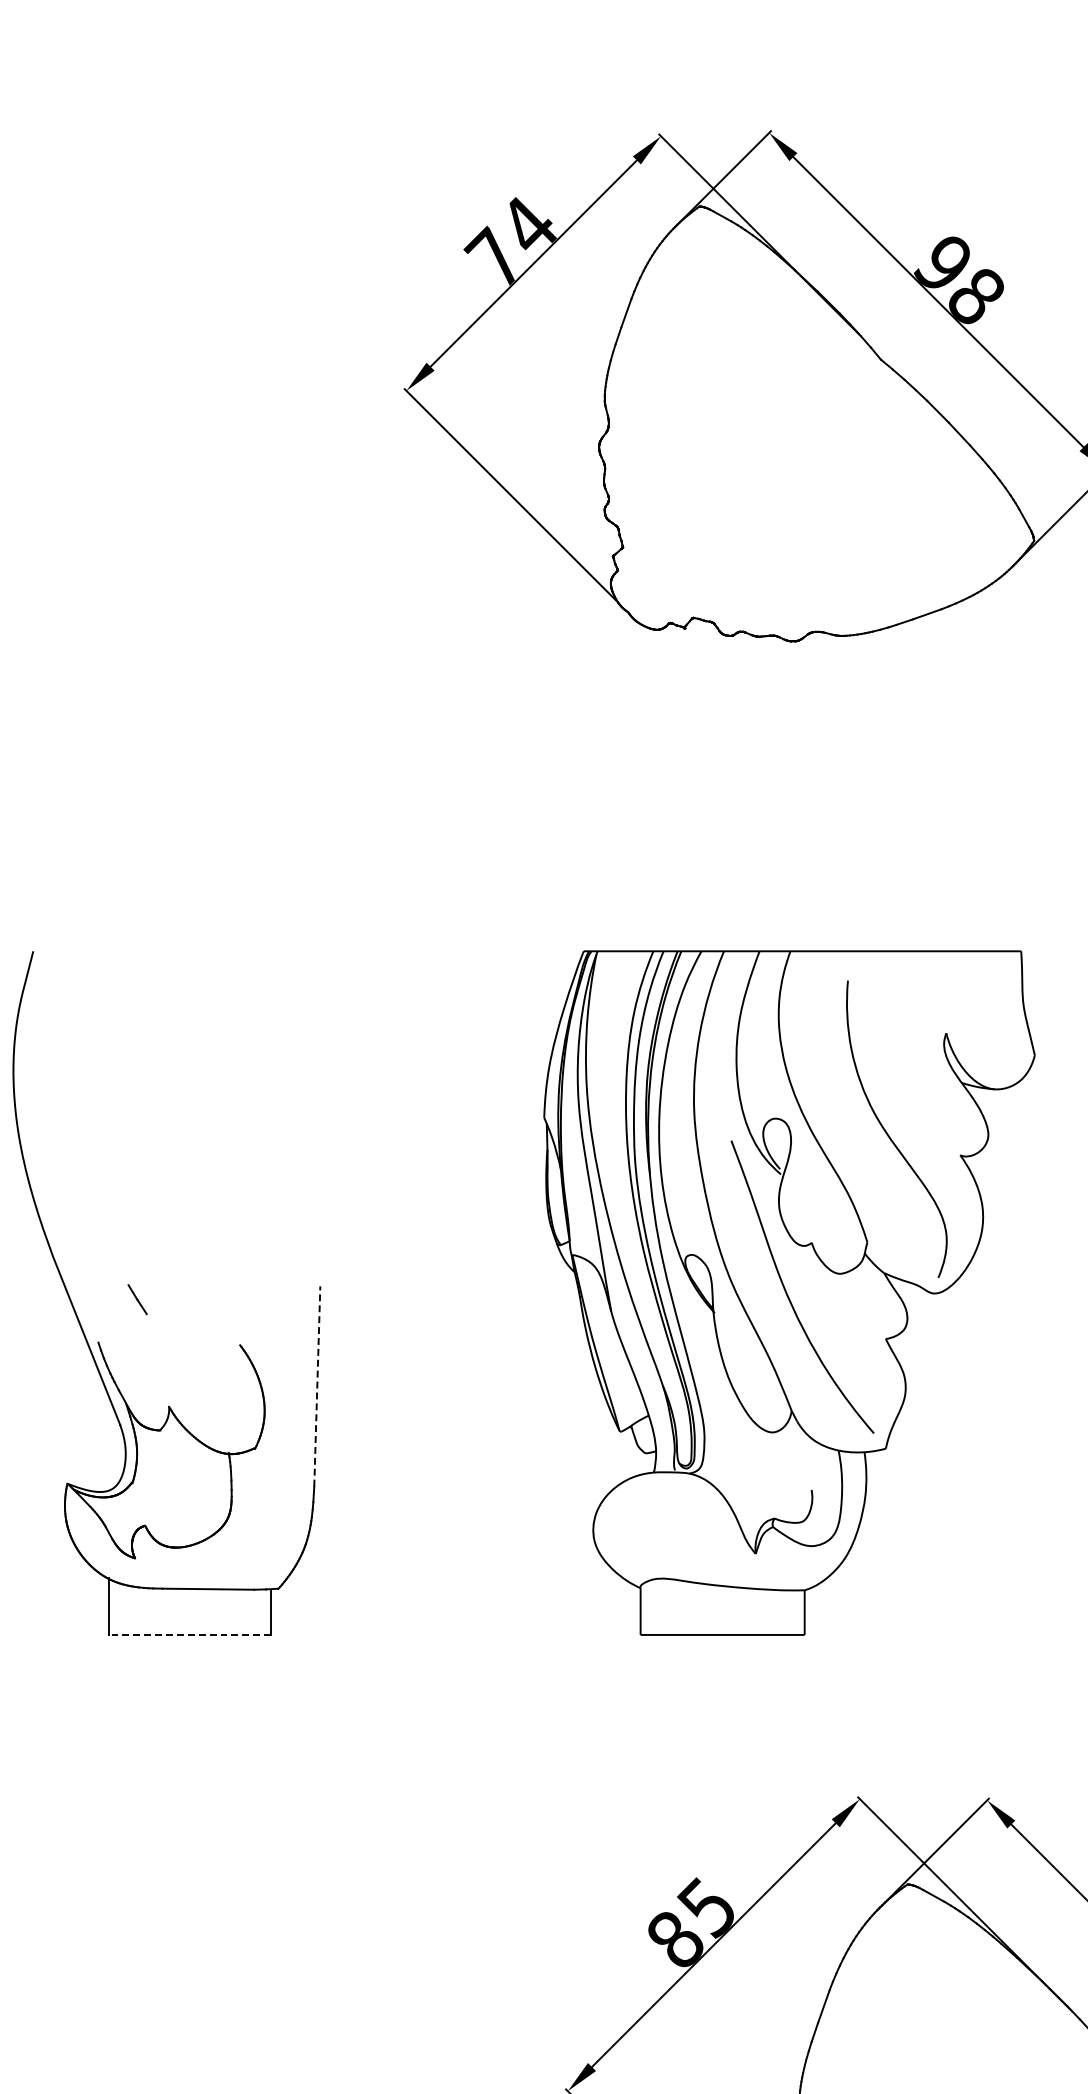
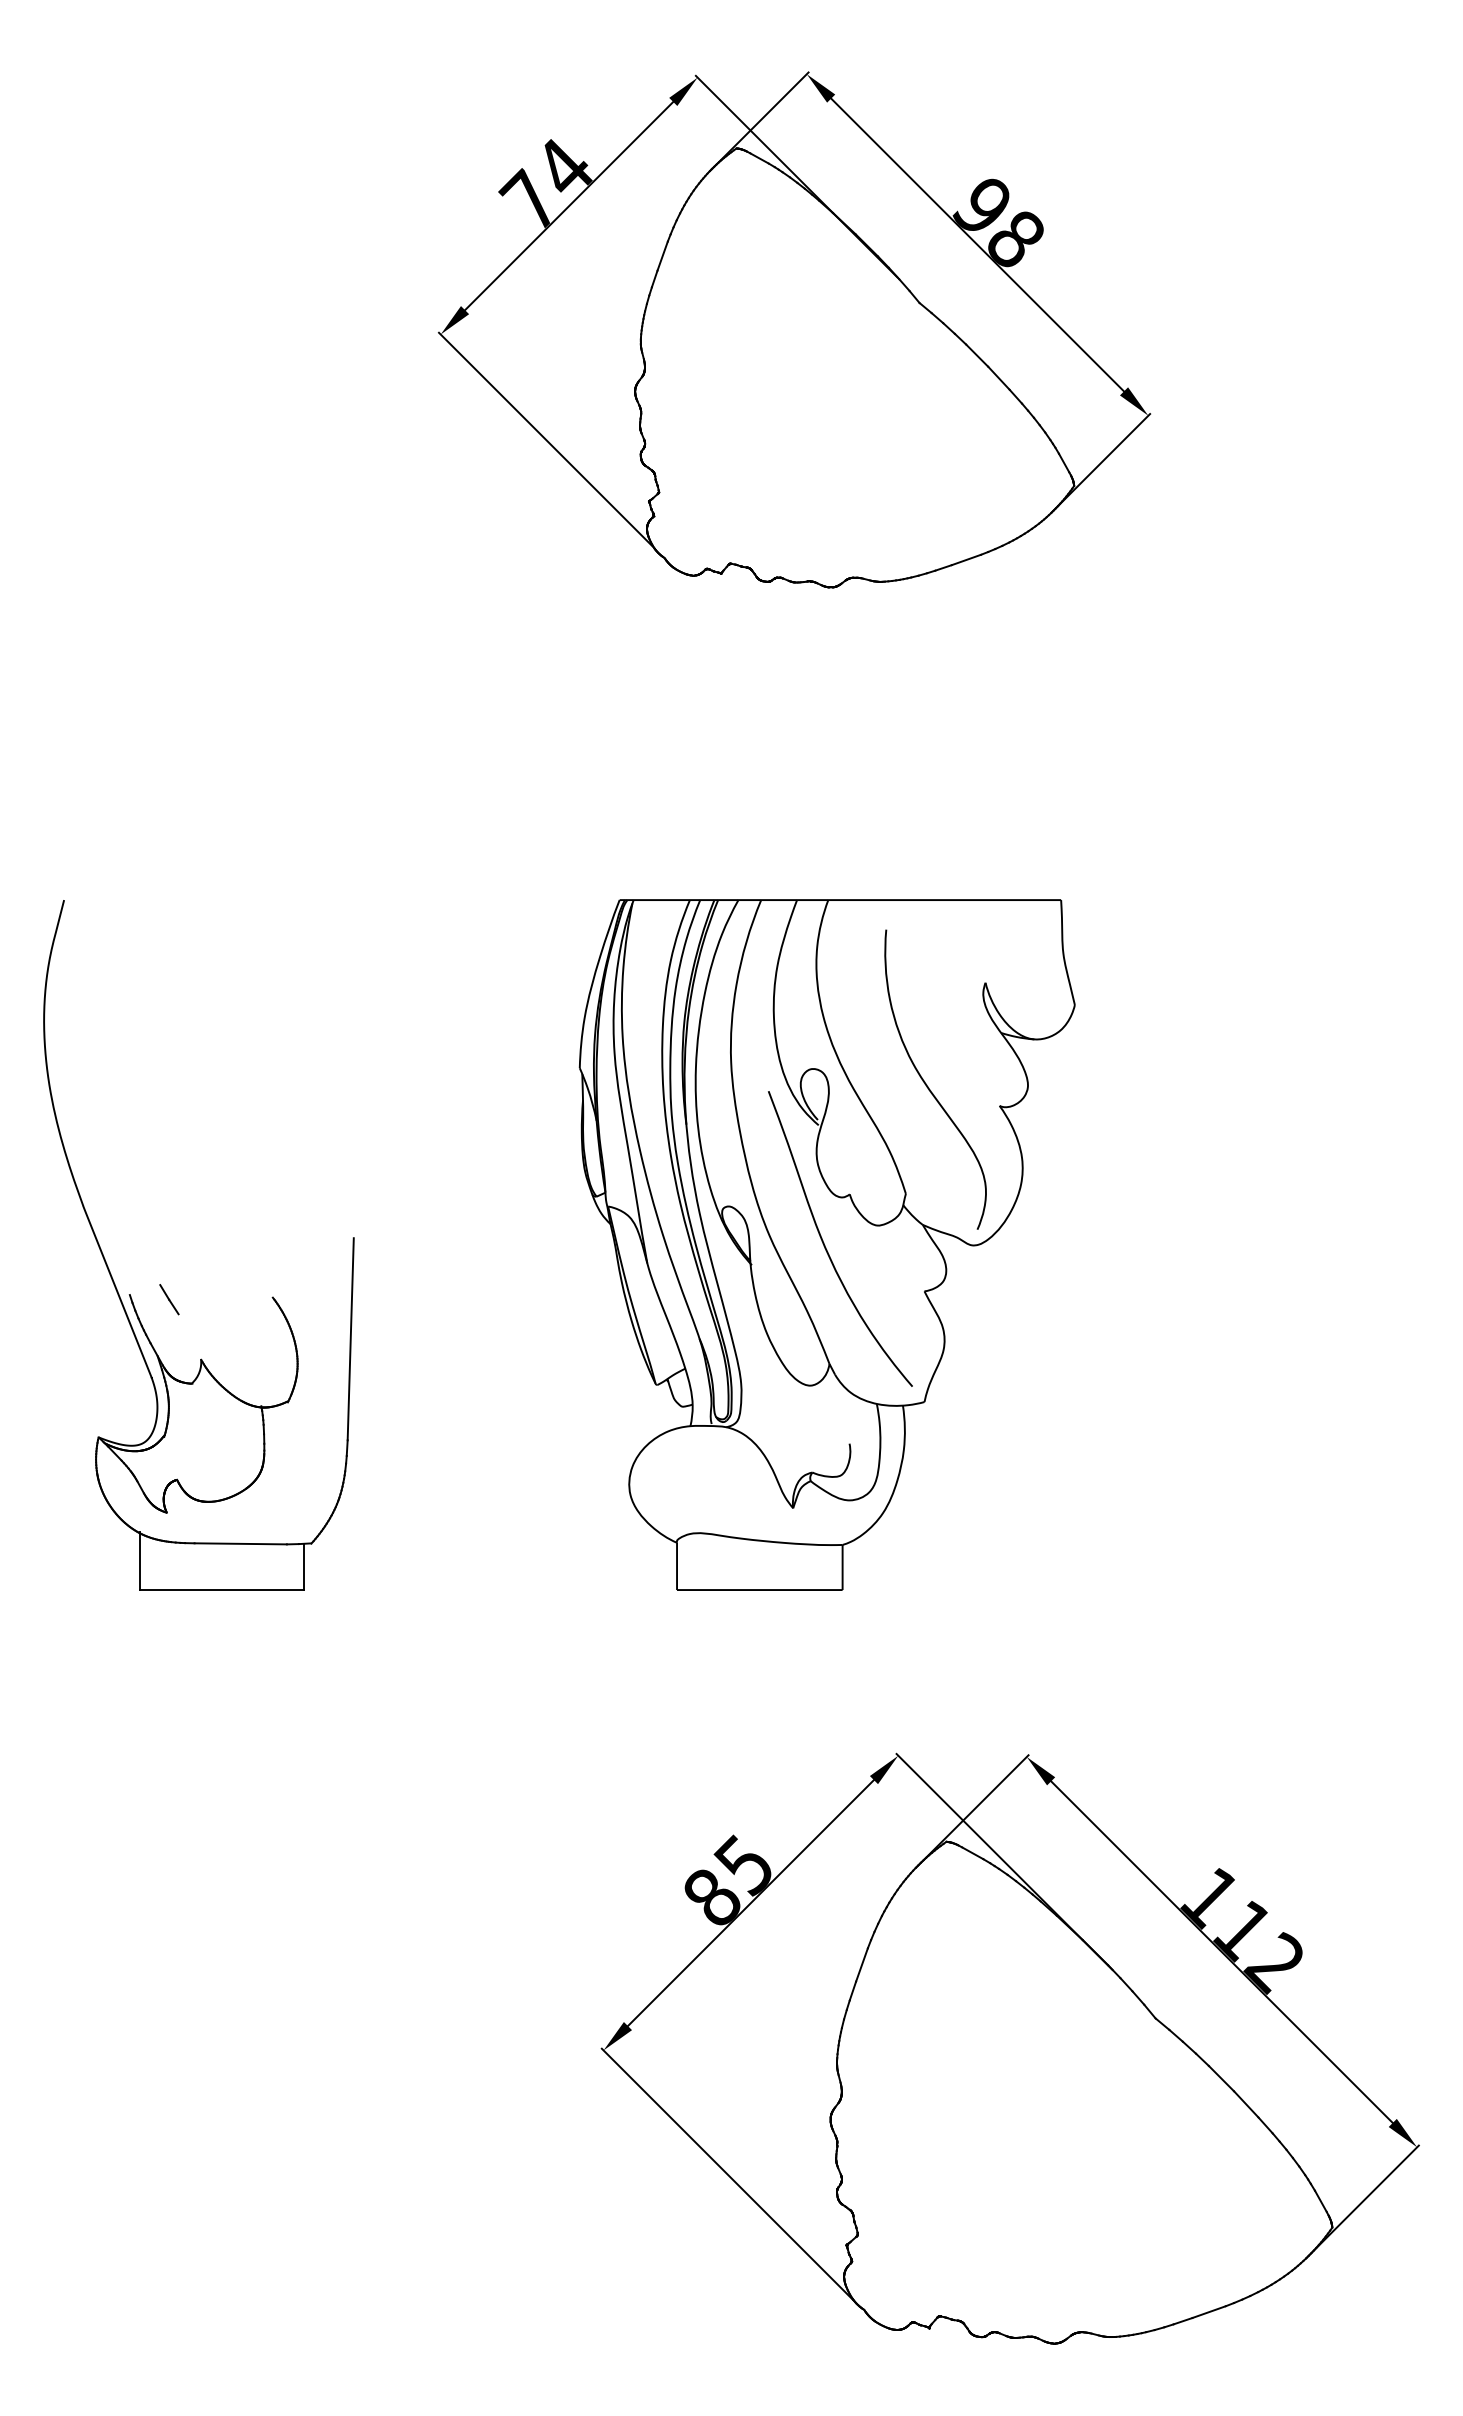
line: (137, 1299) -> (169, 1299), moved
line: (317, 1385) -> (350, 1338), dashed -> solid
line: (190, 1635) -> (222, 1590), dashed -> solid

